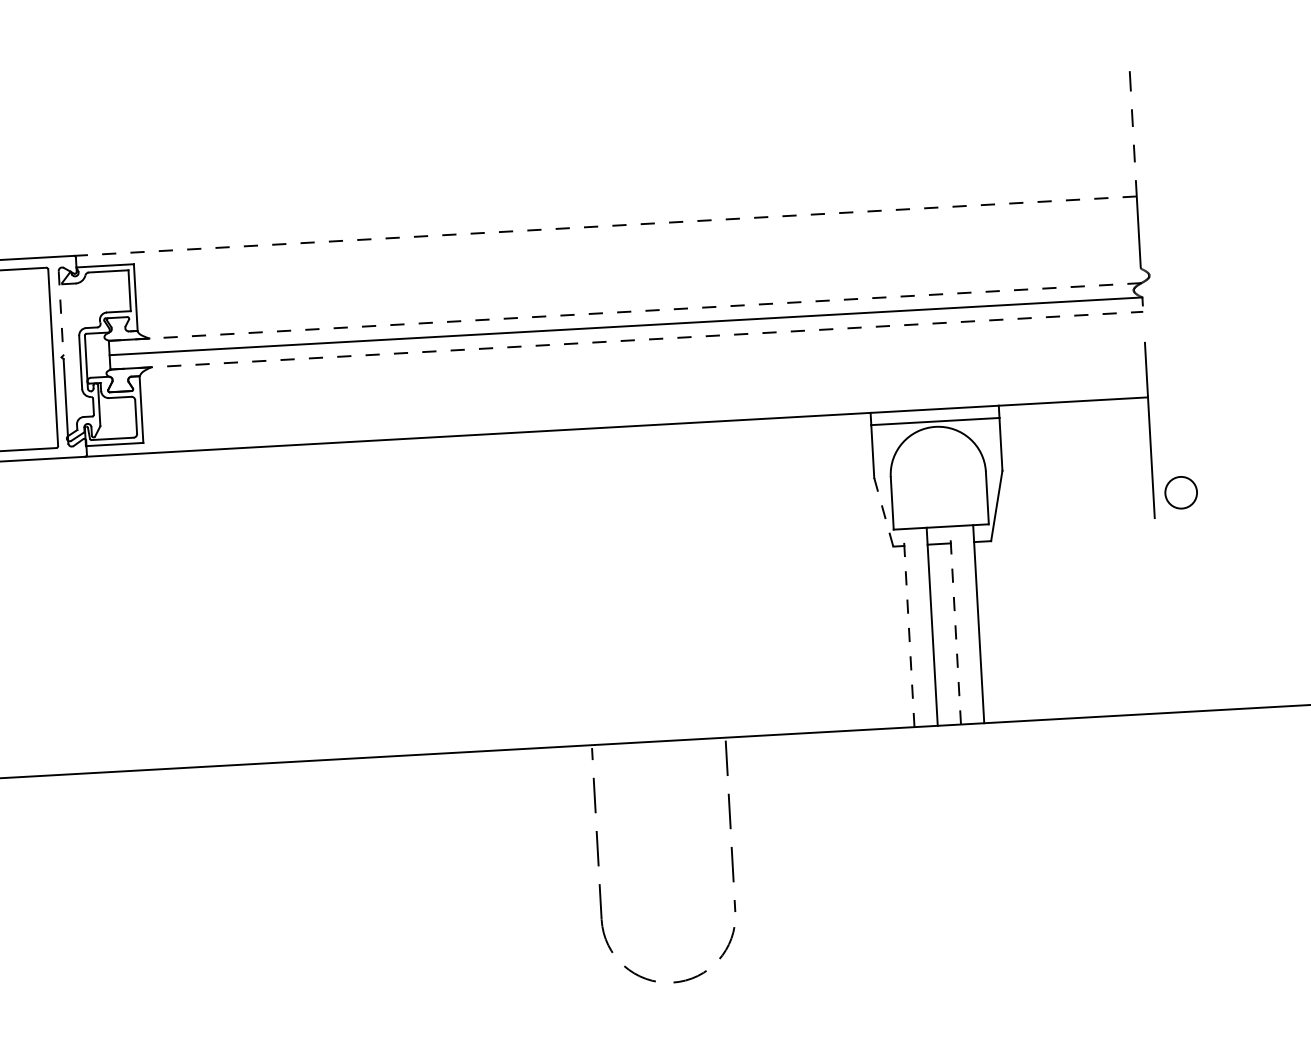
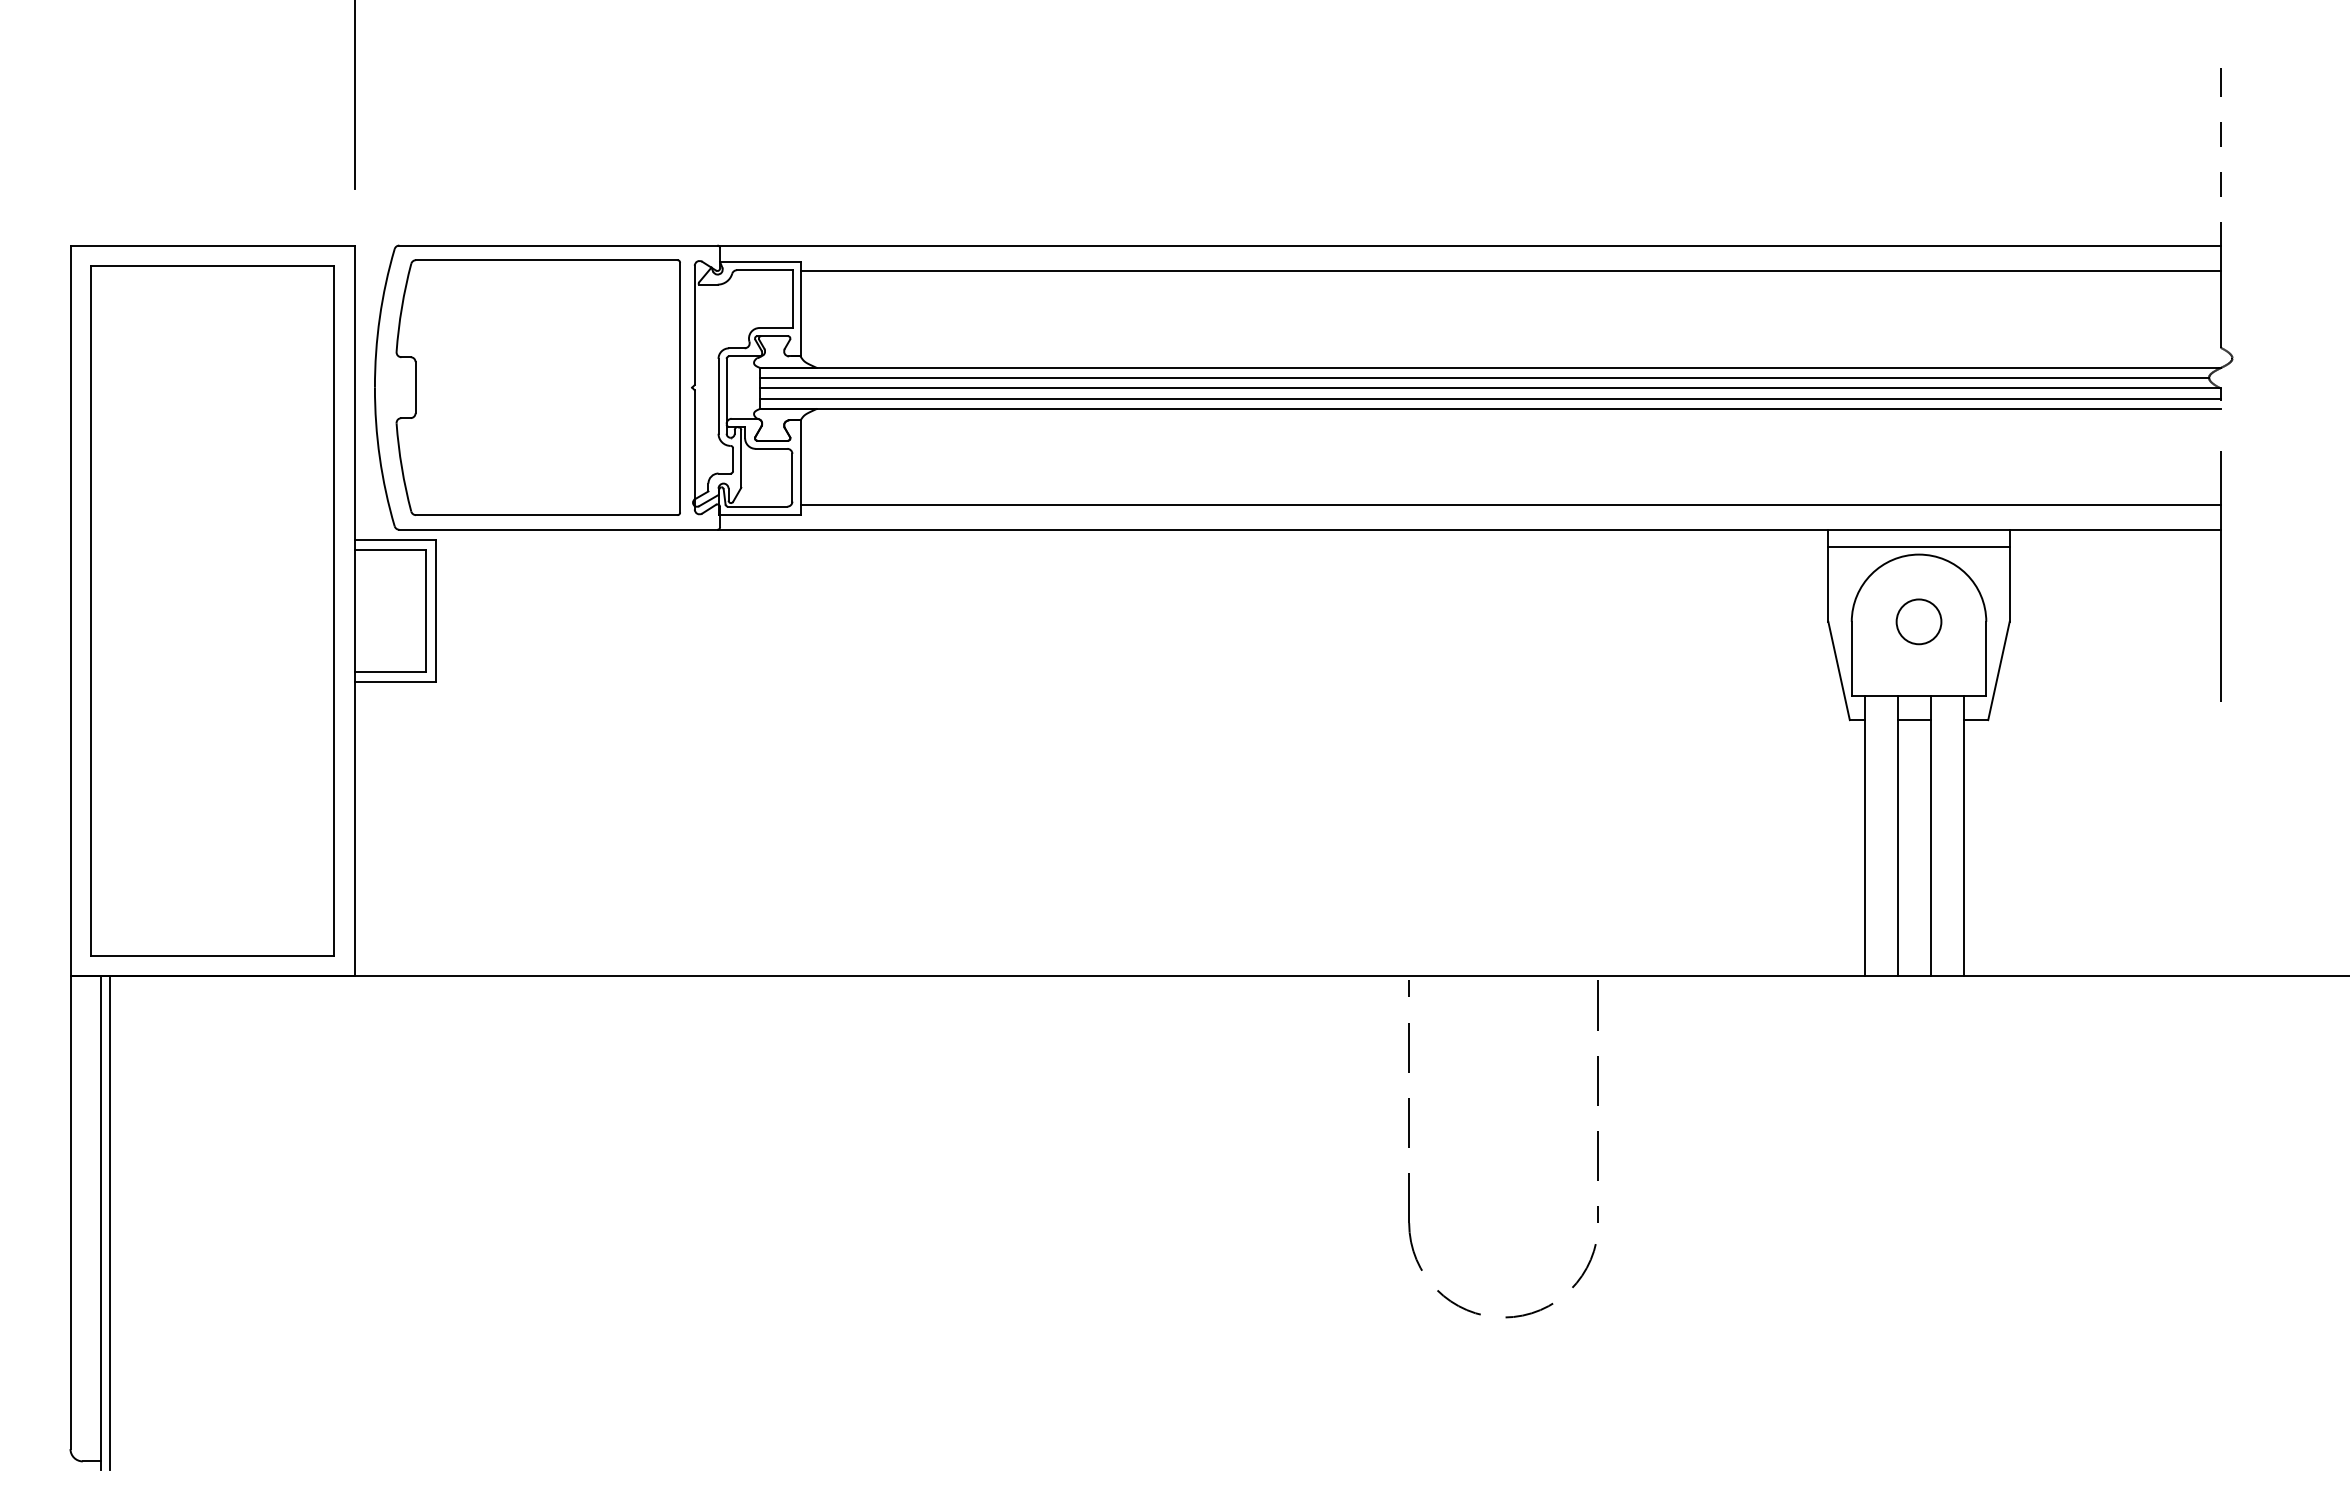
line: (605, 226) -> (1469, 245), dashed -> solid
line: (635, 242) -> (1510, 270), added
line: (624, 312) -> (1489, 368), dashed -> solid
line: (60, 313) -> (694, 325), dashed -> solid
line: (621, 319) -> (1484, 378), added
line: (625, 333) -> (1489, 398), added
line: (626, 340) -> (1490, 408), dashed -> solid
line: (644, 407) -> (1510, 504), added
circle: (1180, 492) -> (1918, 621), moved
line: (884, 512) -> (1839, 671), dashed -> solid
line: (955, 624) -> (1931, 835), dashed -> solid
line: (908, 627) -> (1865, 835), dashed -> solid

